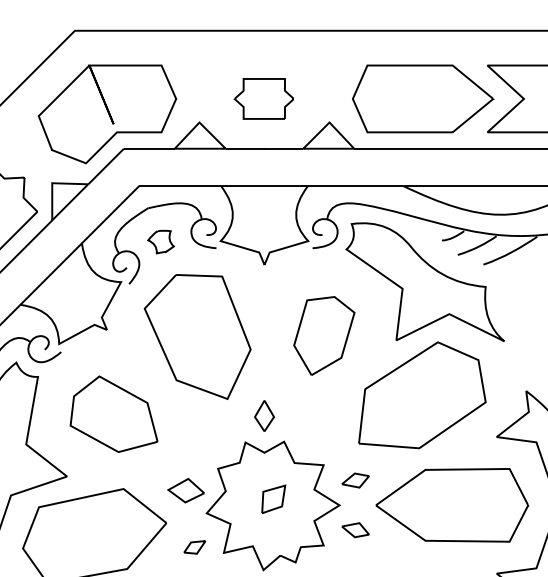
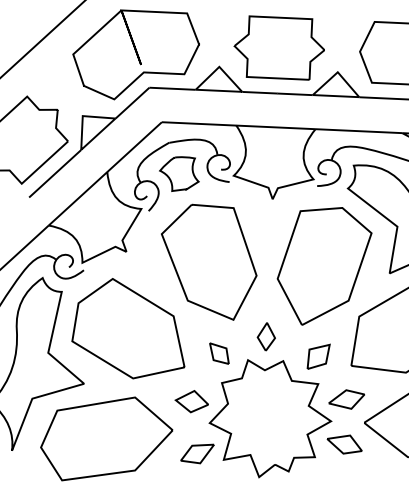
part: (263, 98) -> (278, 47), size x1.67
part: (160, 241) -> (178, 173), size x1.67
part: (324, 335) -> (324, 266), size x1.67
part: (113, 414) -> (128, 329), size x1.43
part: (213, 436) -> (219, 353), added
part: (355, 480) -> (346, 399), size x1.43
part: (273, 498) -> (318, 356), moved
part: (355, 530) -> (344, 444), size x1.43
part: (194, 547) -> (197, 453), size x1.67

